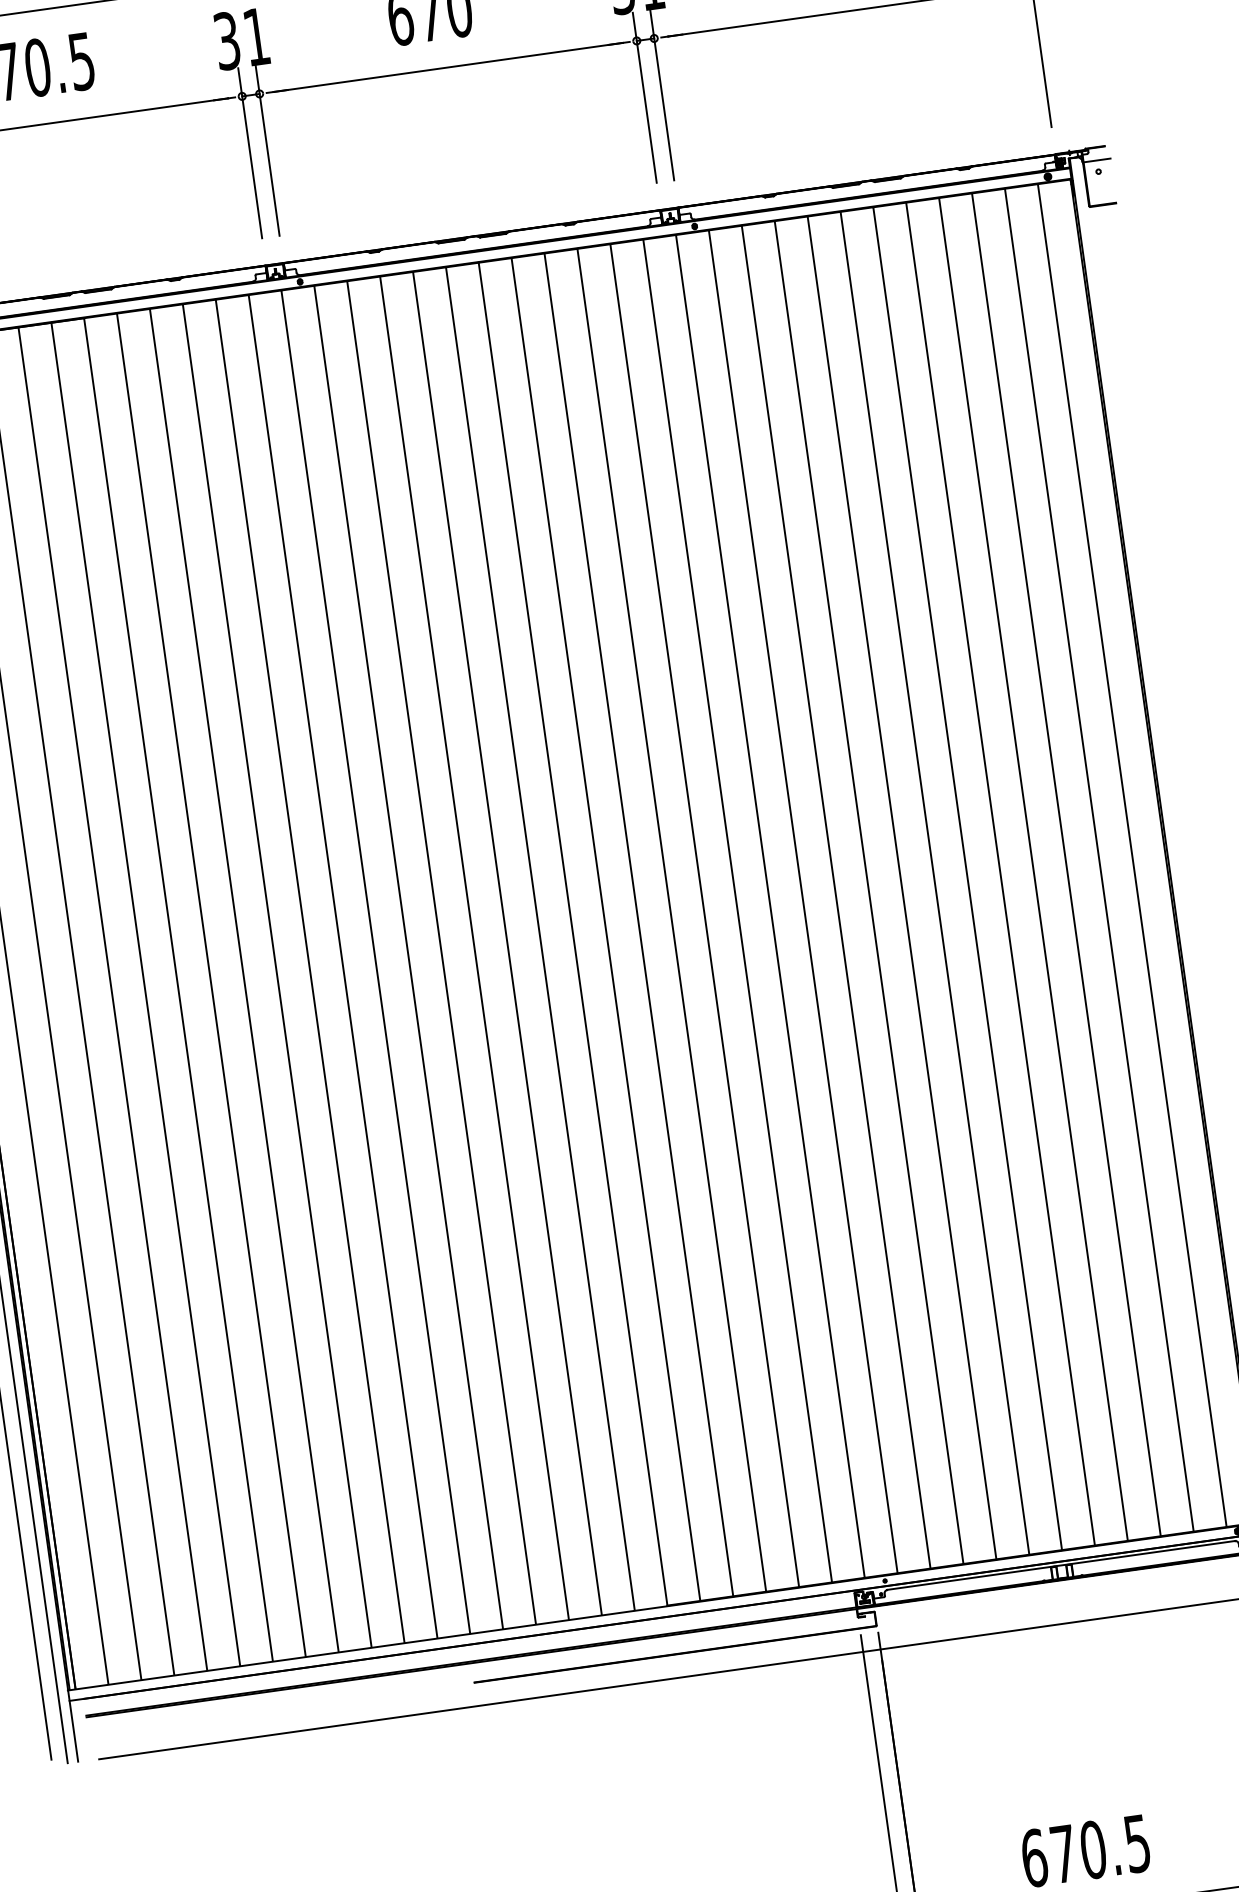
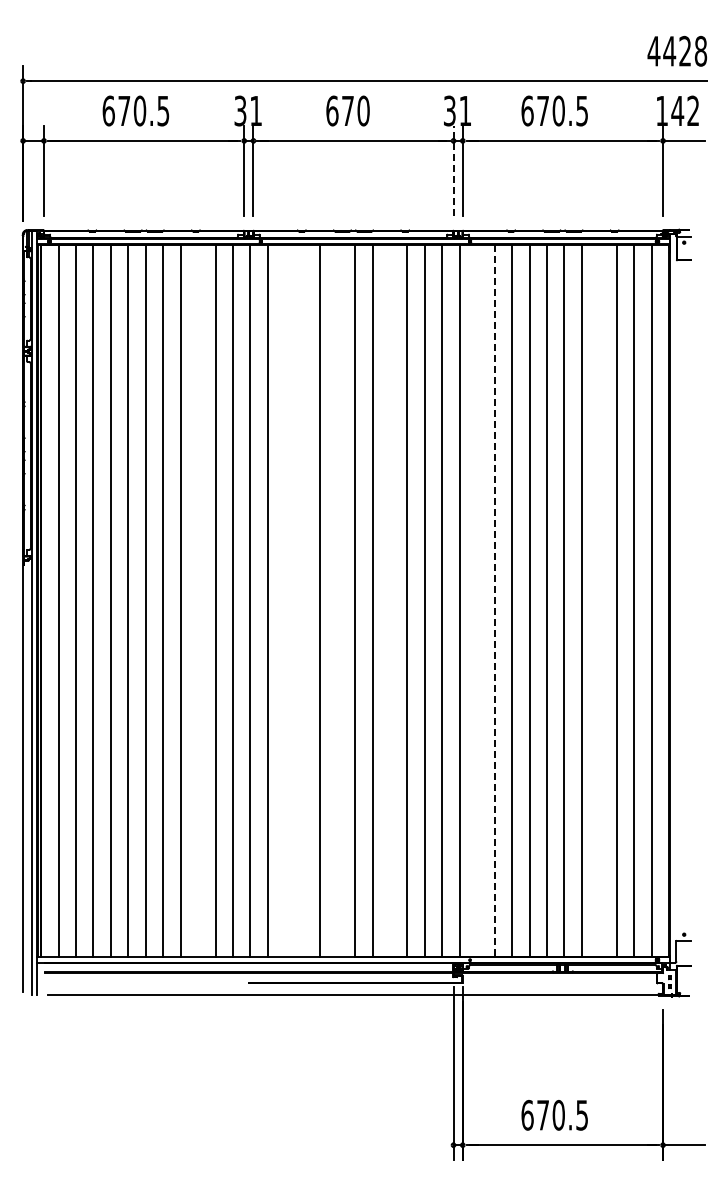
line: (644, 96) -> (453, 170), solid -> dashed
line: (1033, 868) -> (599, 600), removed
line: (836, 898) -> (494, 601), solid -> dashed
line: (803, 900) -> (477, 600), removed
line: (639, 924) -> (390, 600), removed
line: (539, 938) -> (337, 600), removed
line: (473, 947) -> (302, 600), removed
line: (441, 951) -> (285, 600), removed
line: (277, 974) -> (198, 600), removed

